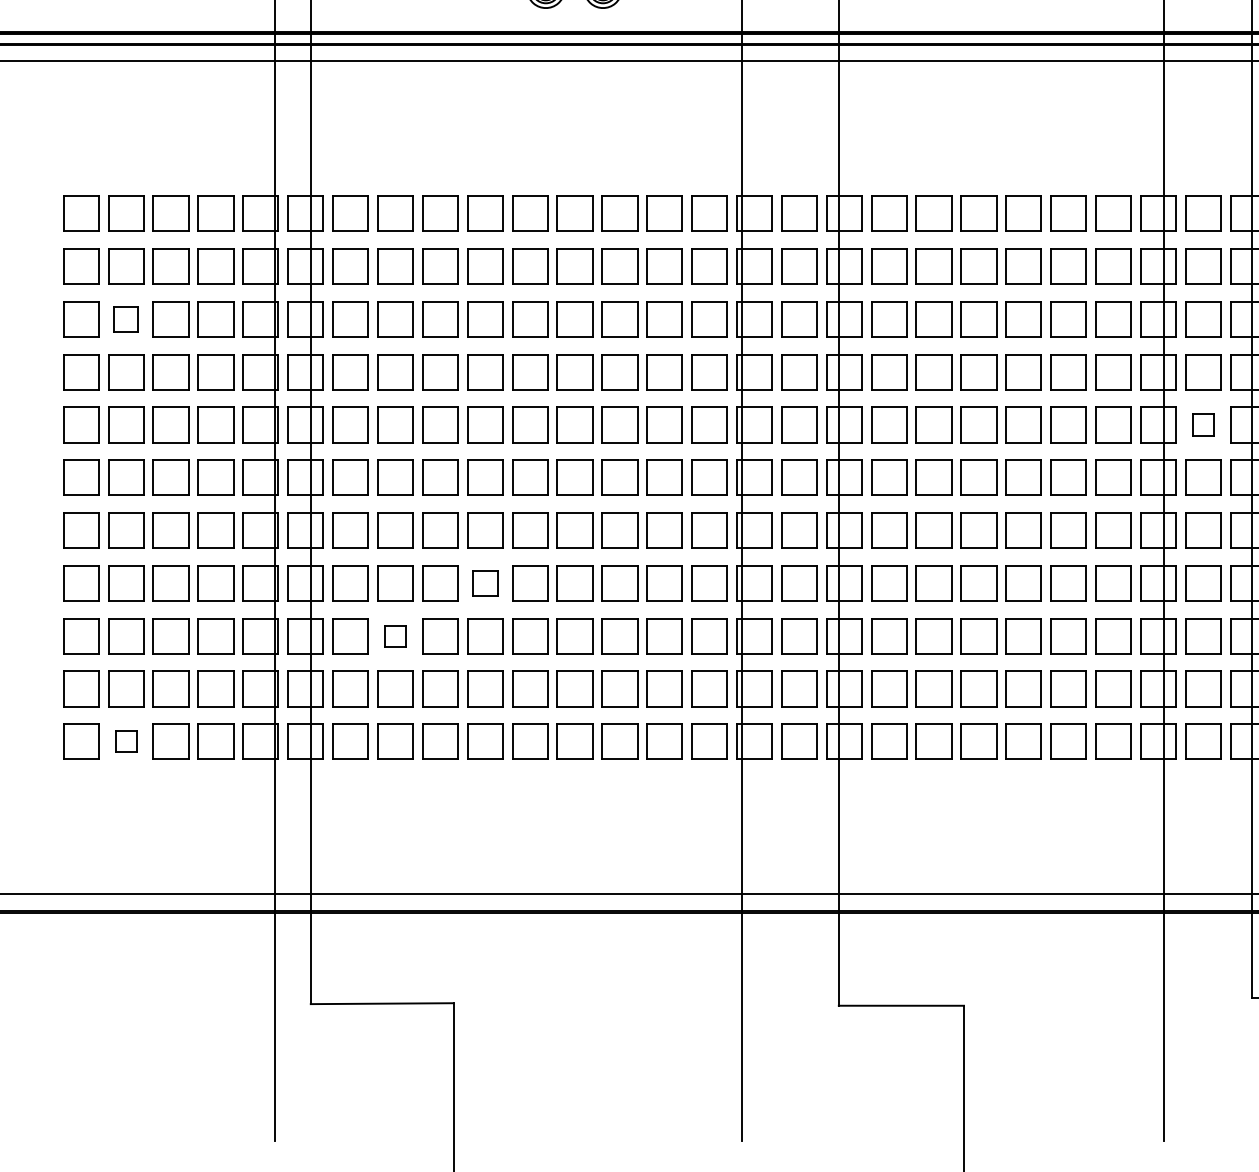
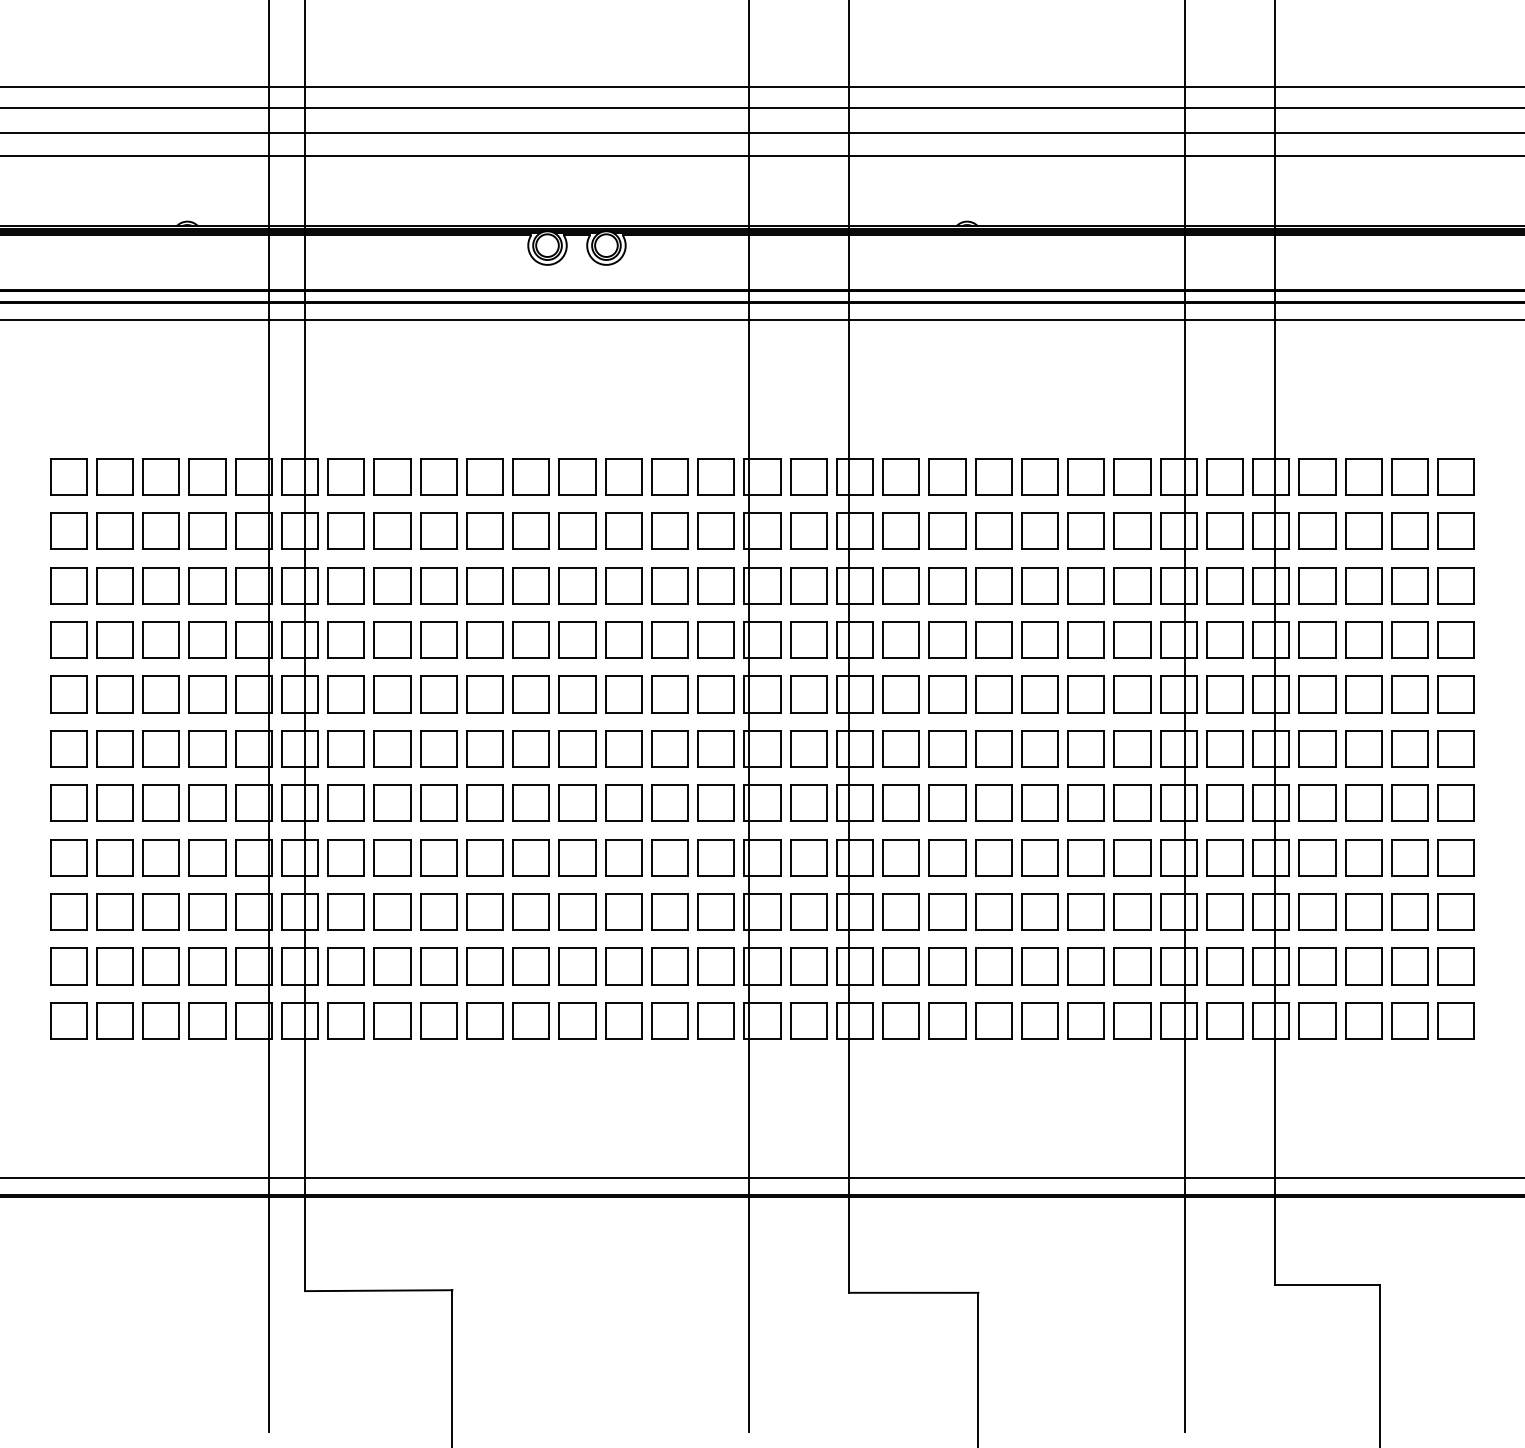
part: (125, 319) -> (114, 585), size x1.43
part: (1202, 425) -> (1224, 694), size x1.67
part: (484, 583) -> (484, 857), size x1.43
part: (395, 635) -> (392, 911), size x1.67
part: (125, 741) -> (114, 1020), size x1.67

